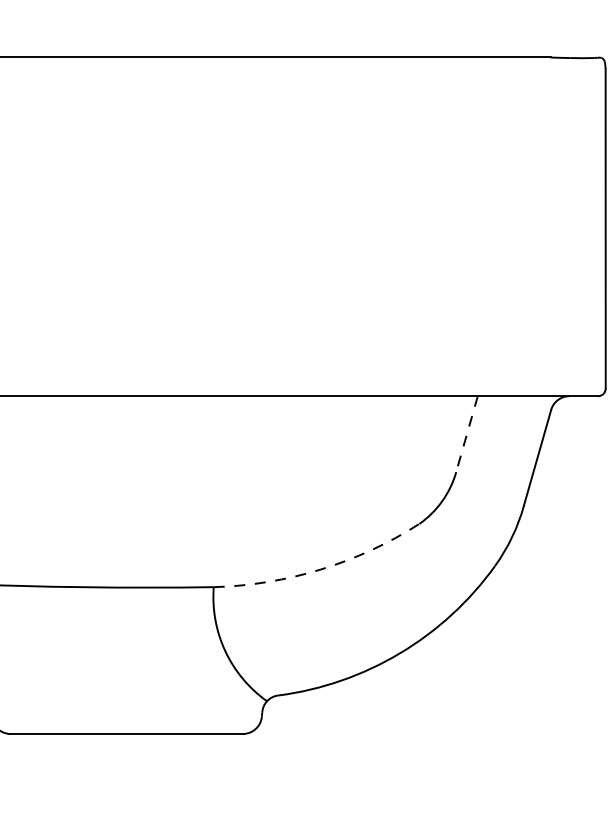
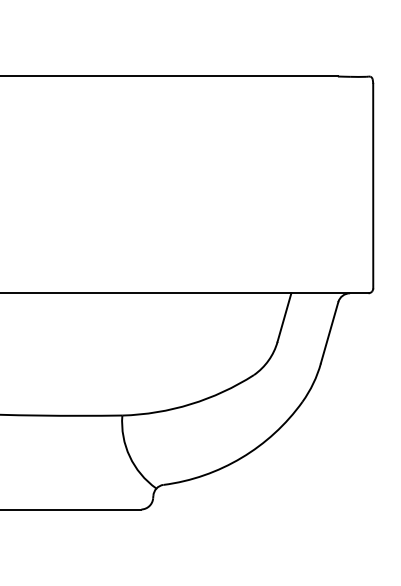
line: (467, 435) -> (284, 318), dashed -> solid
arc: (320, 569) -> (190, 404), dashed -> solid

